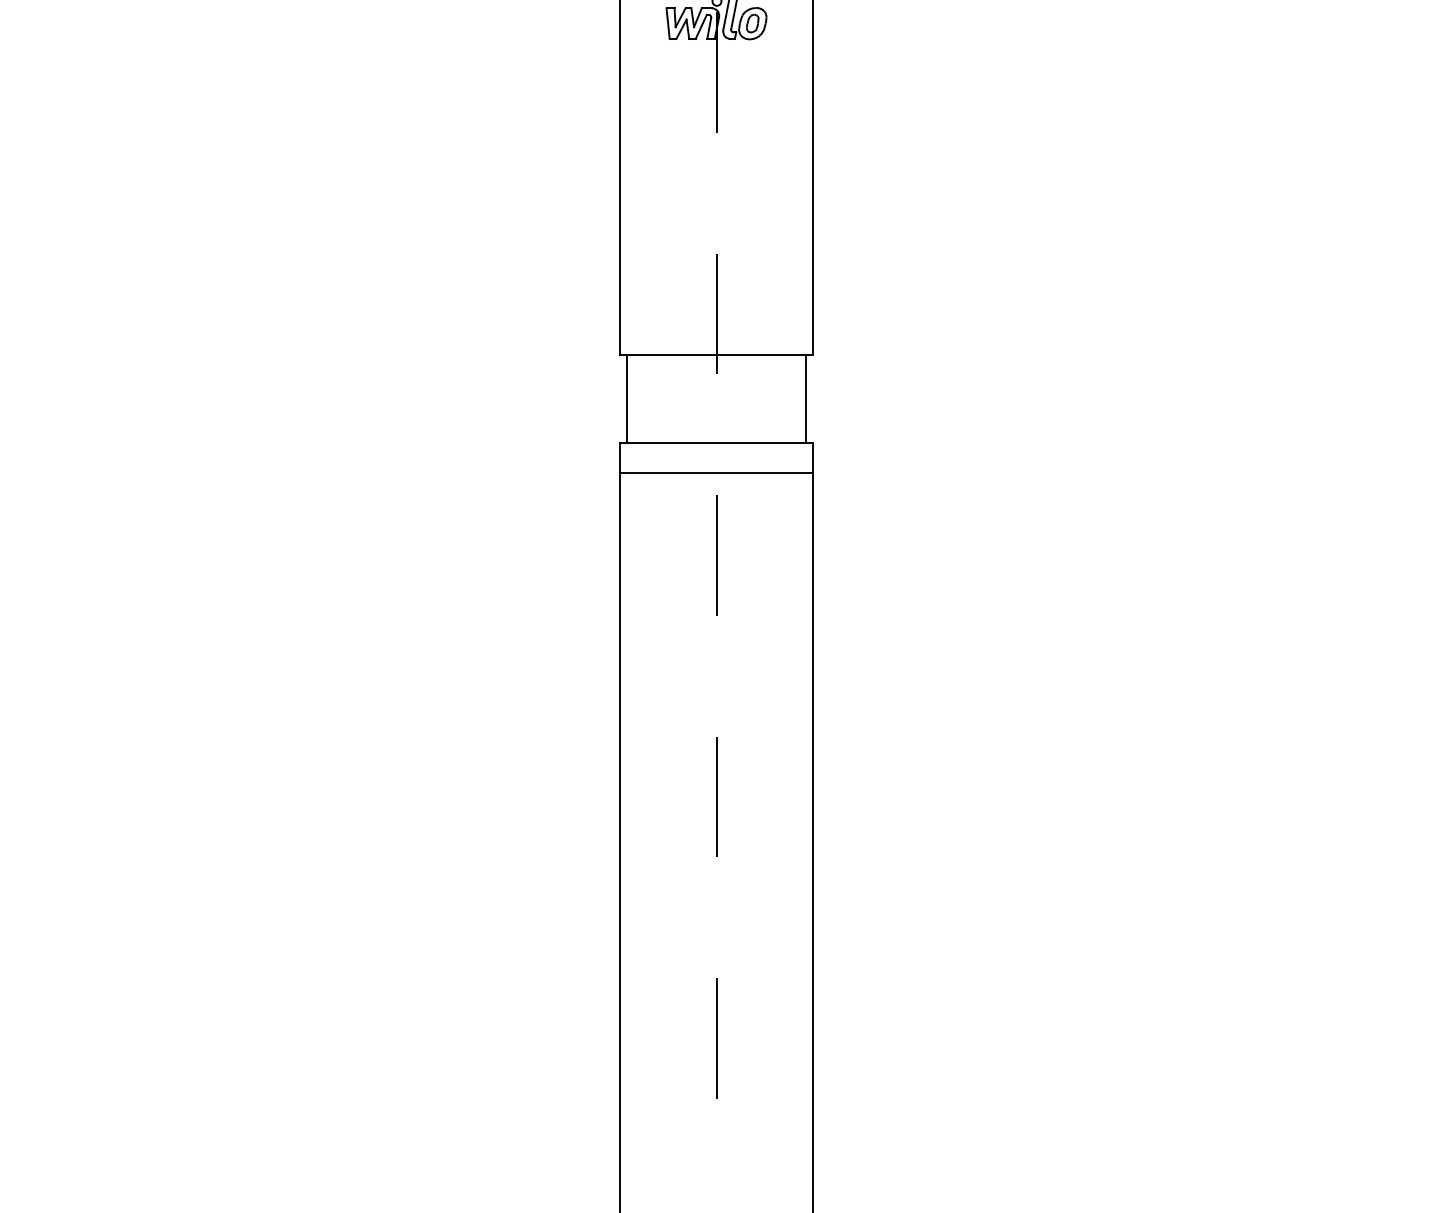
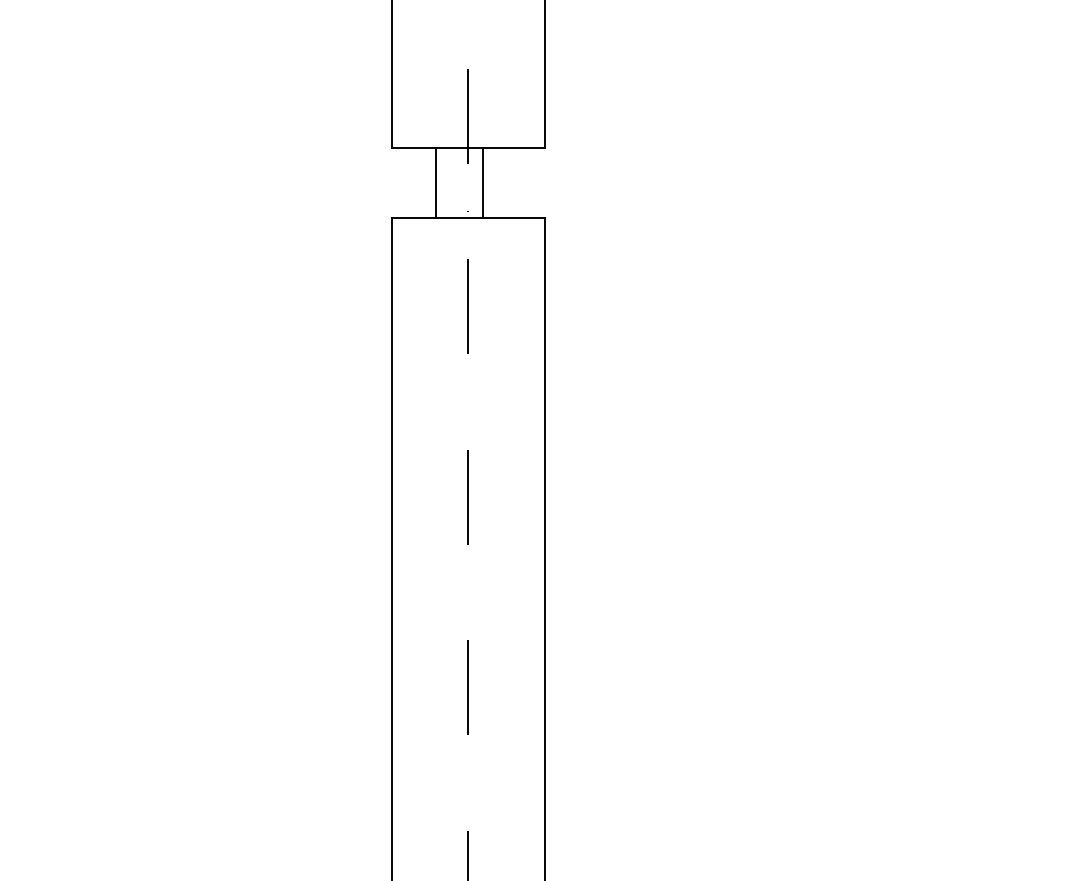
line: (626, 398) -> (435, 182), moved
line: (806, 398) -> (483, 182), moved
line: (716, 472) -> (468, 241), removed

